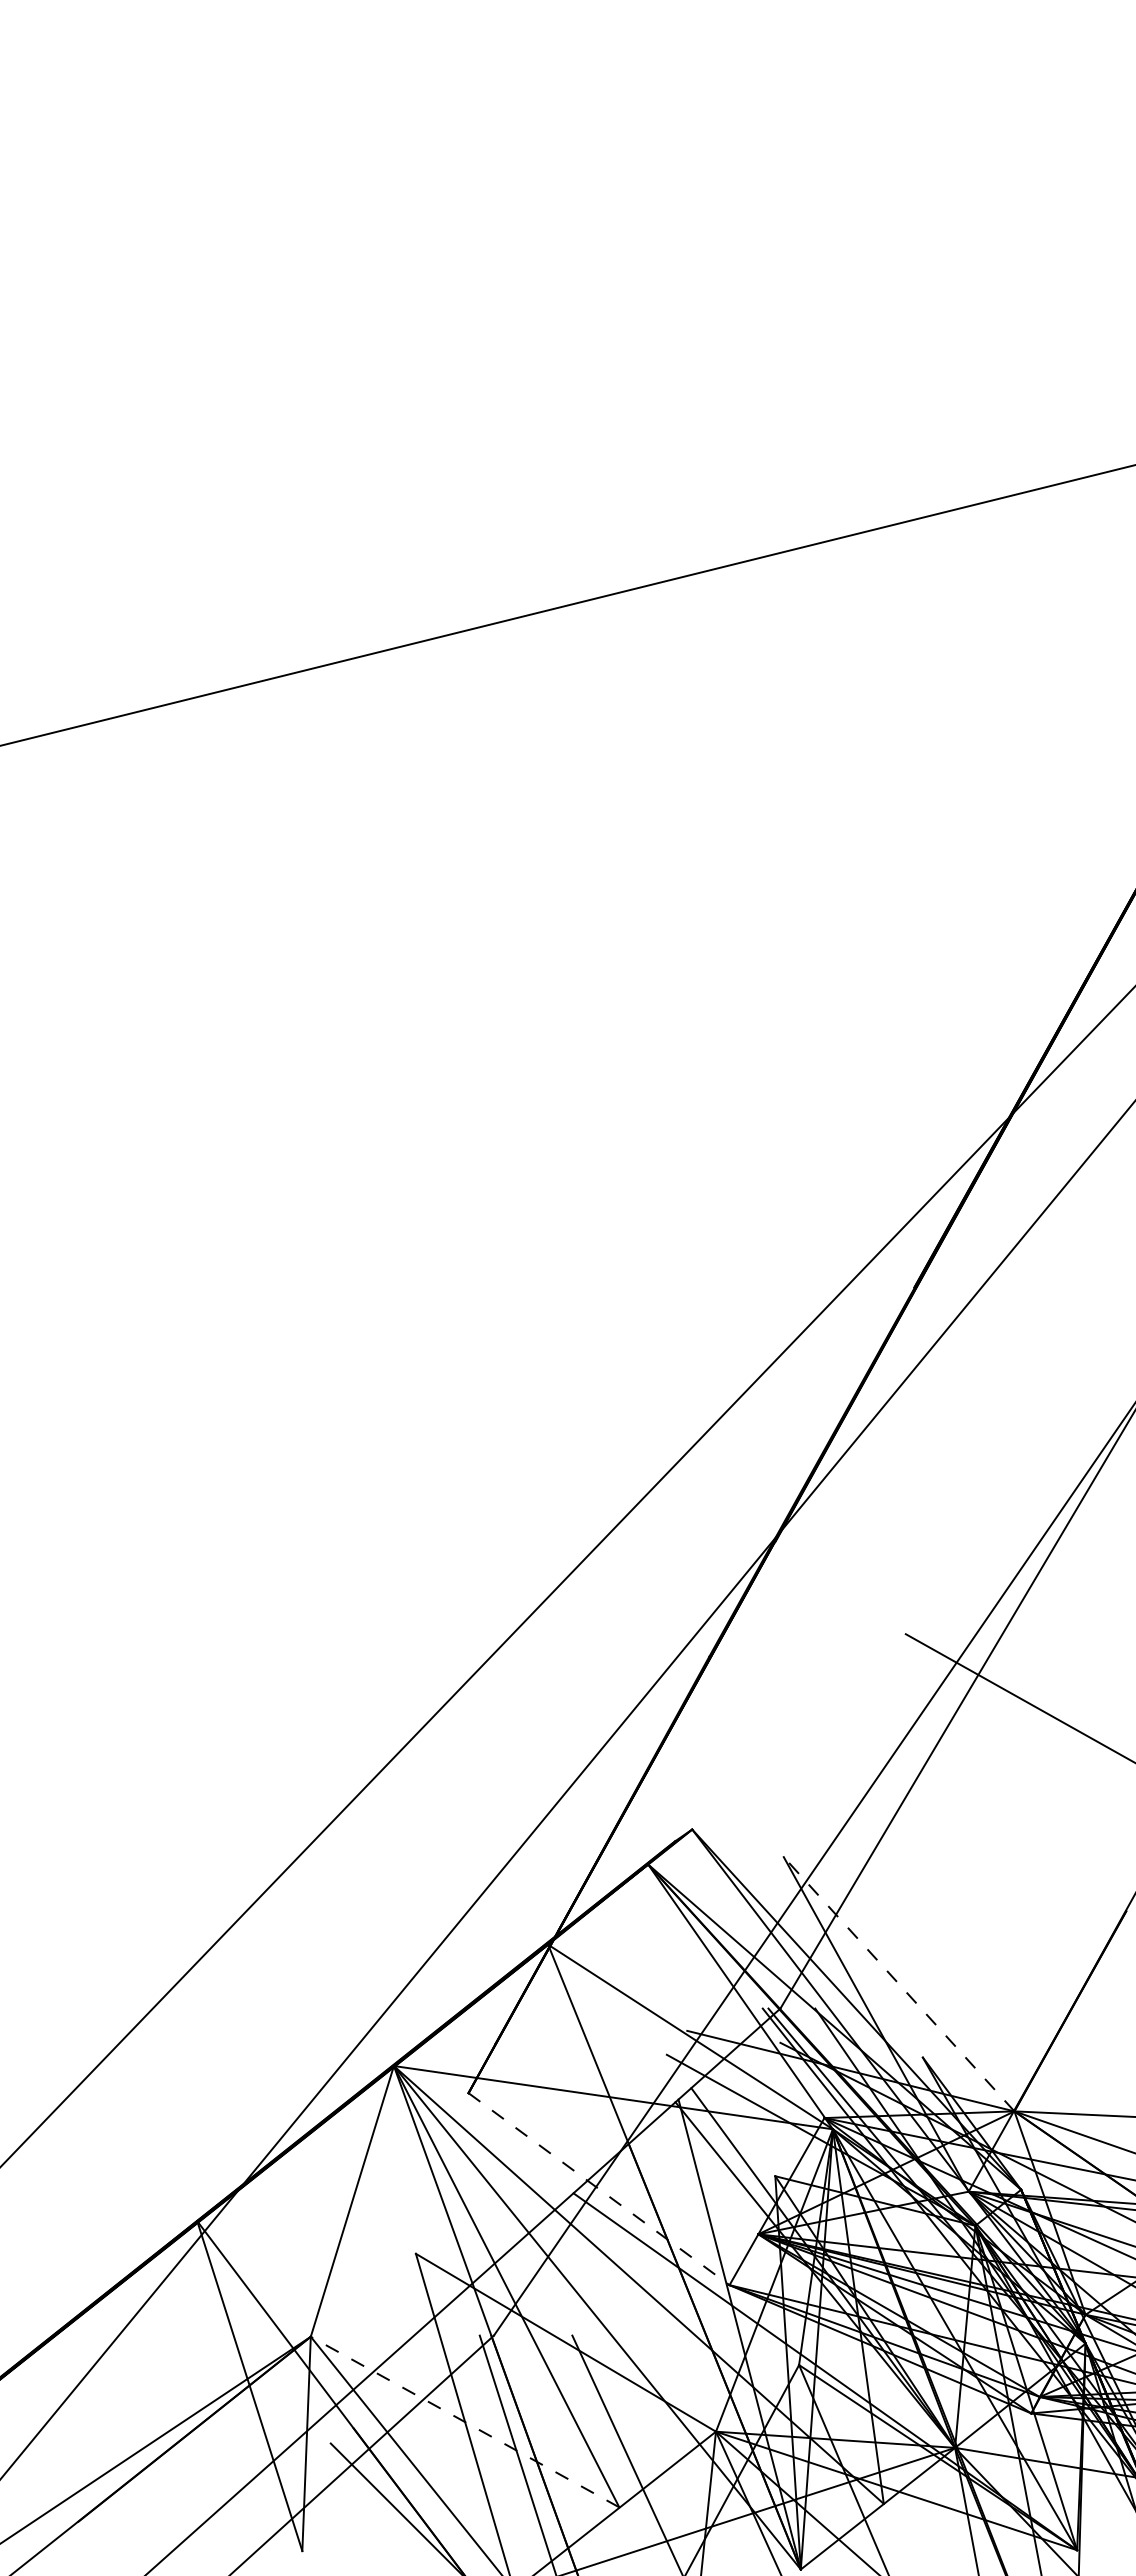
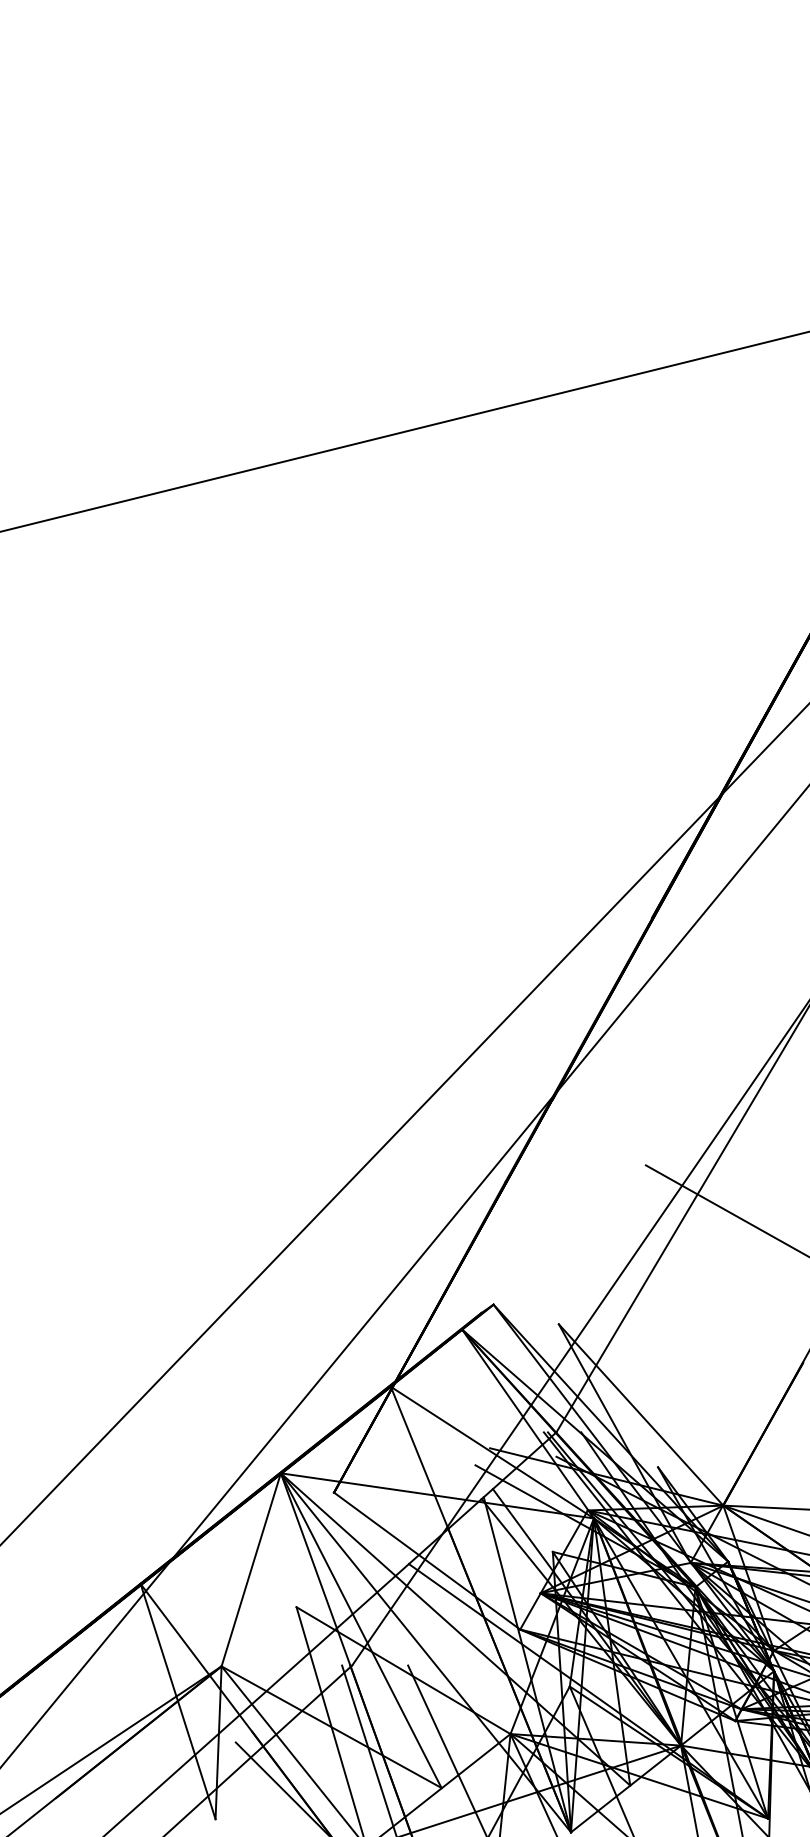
line: (899, 1984) -> (641, 1415), dashed -> solid
line: (599, 2189) -> (427, 1561), dashed -> solid
line: (464, 2421) -> (331, 1726), dashed -> solid

